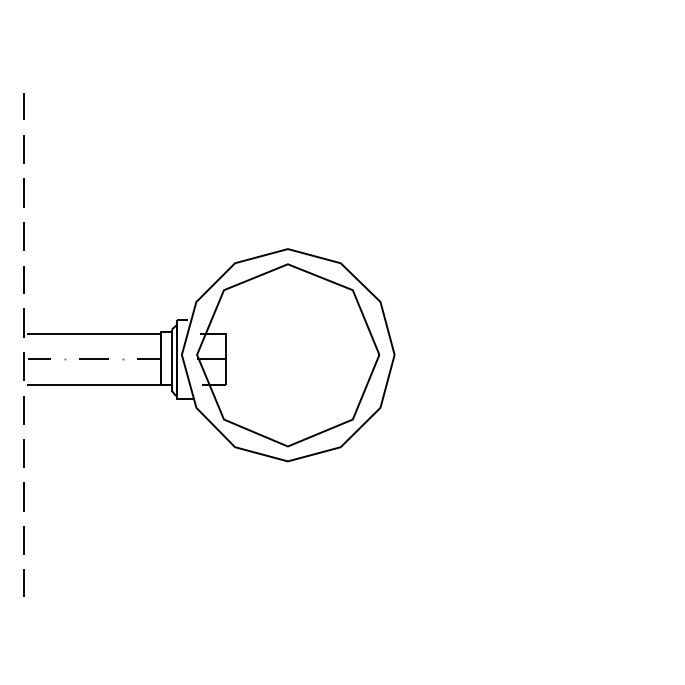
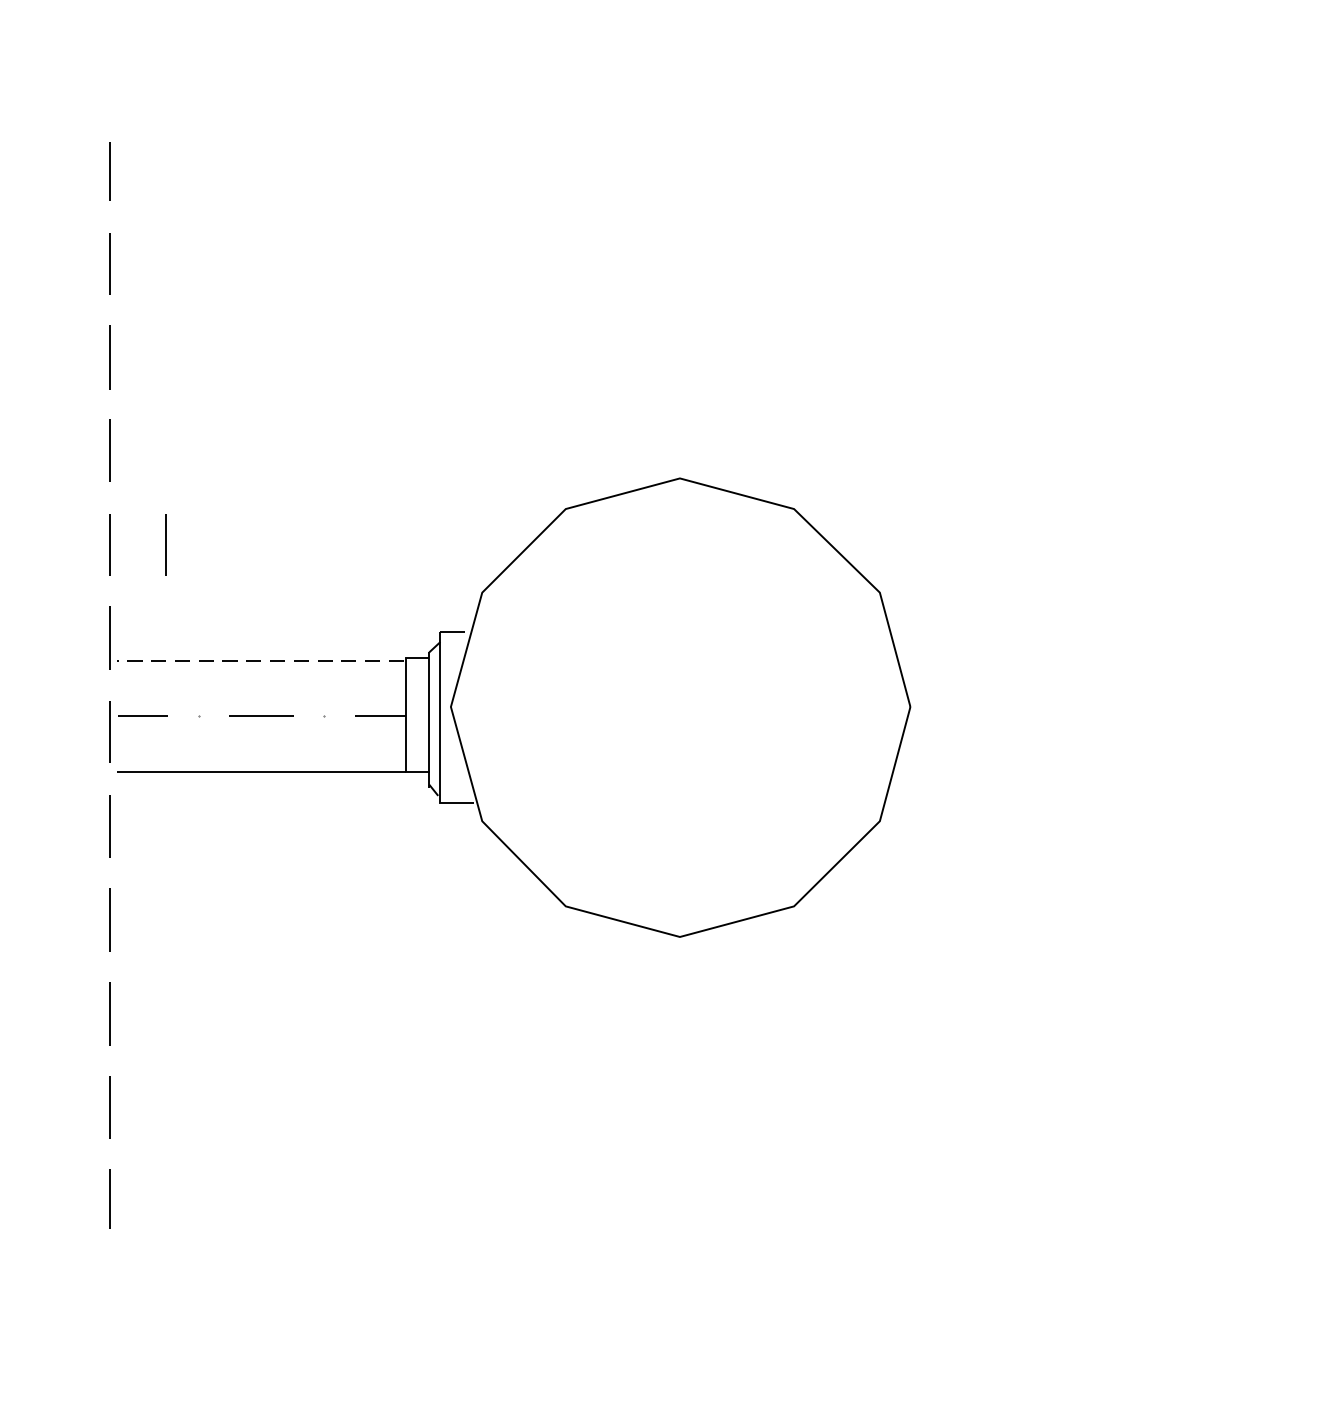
line: (49, 279) -> (164, 544), added
line: (93, 333) -> (260, 660), solid -> dashed
part: (288, 355) -> (681, 708), removed

